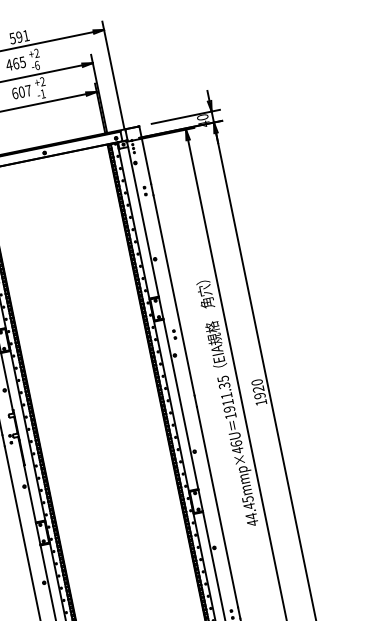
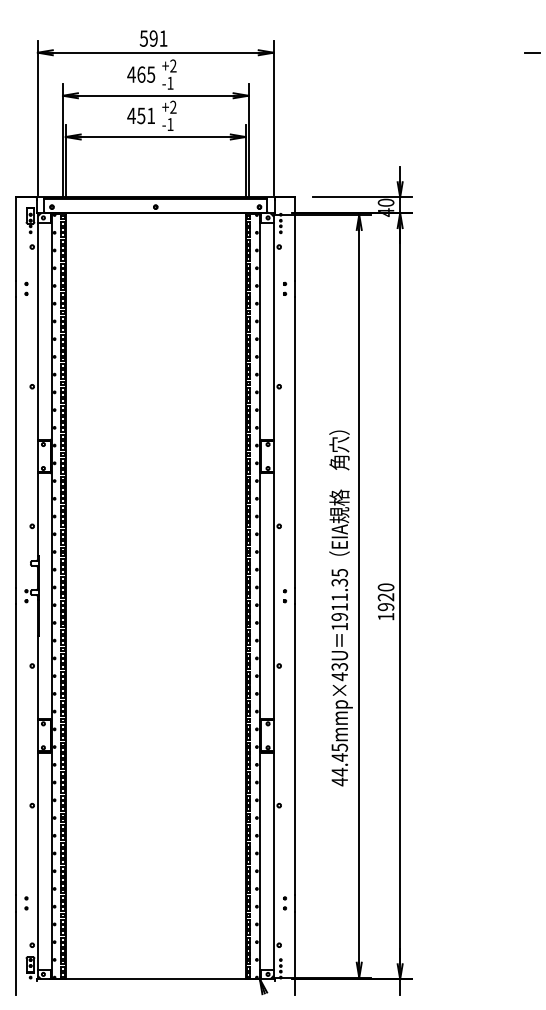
text: (37, 65) -> (170, 82), -6 -> -1
text: (21, 91) -> (141, 115), 607 -> 451
part: (174, 334) -> (284, 596), moved
text: (236, 443) -> (339, 666), 44.45mmp×46U -> 44.45mmp×43U

